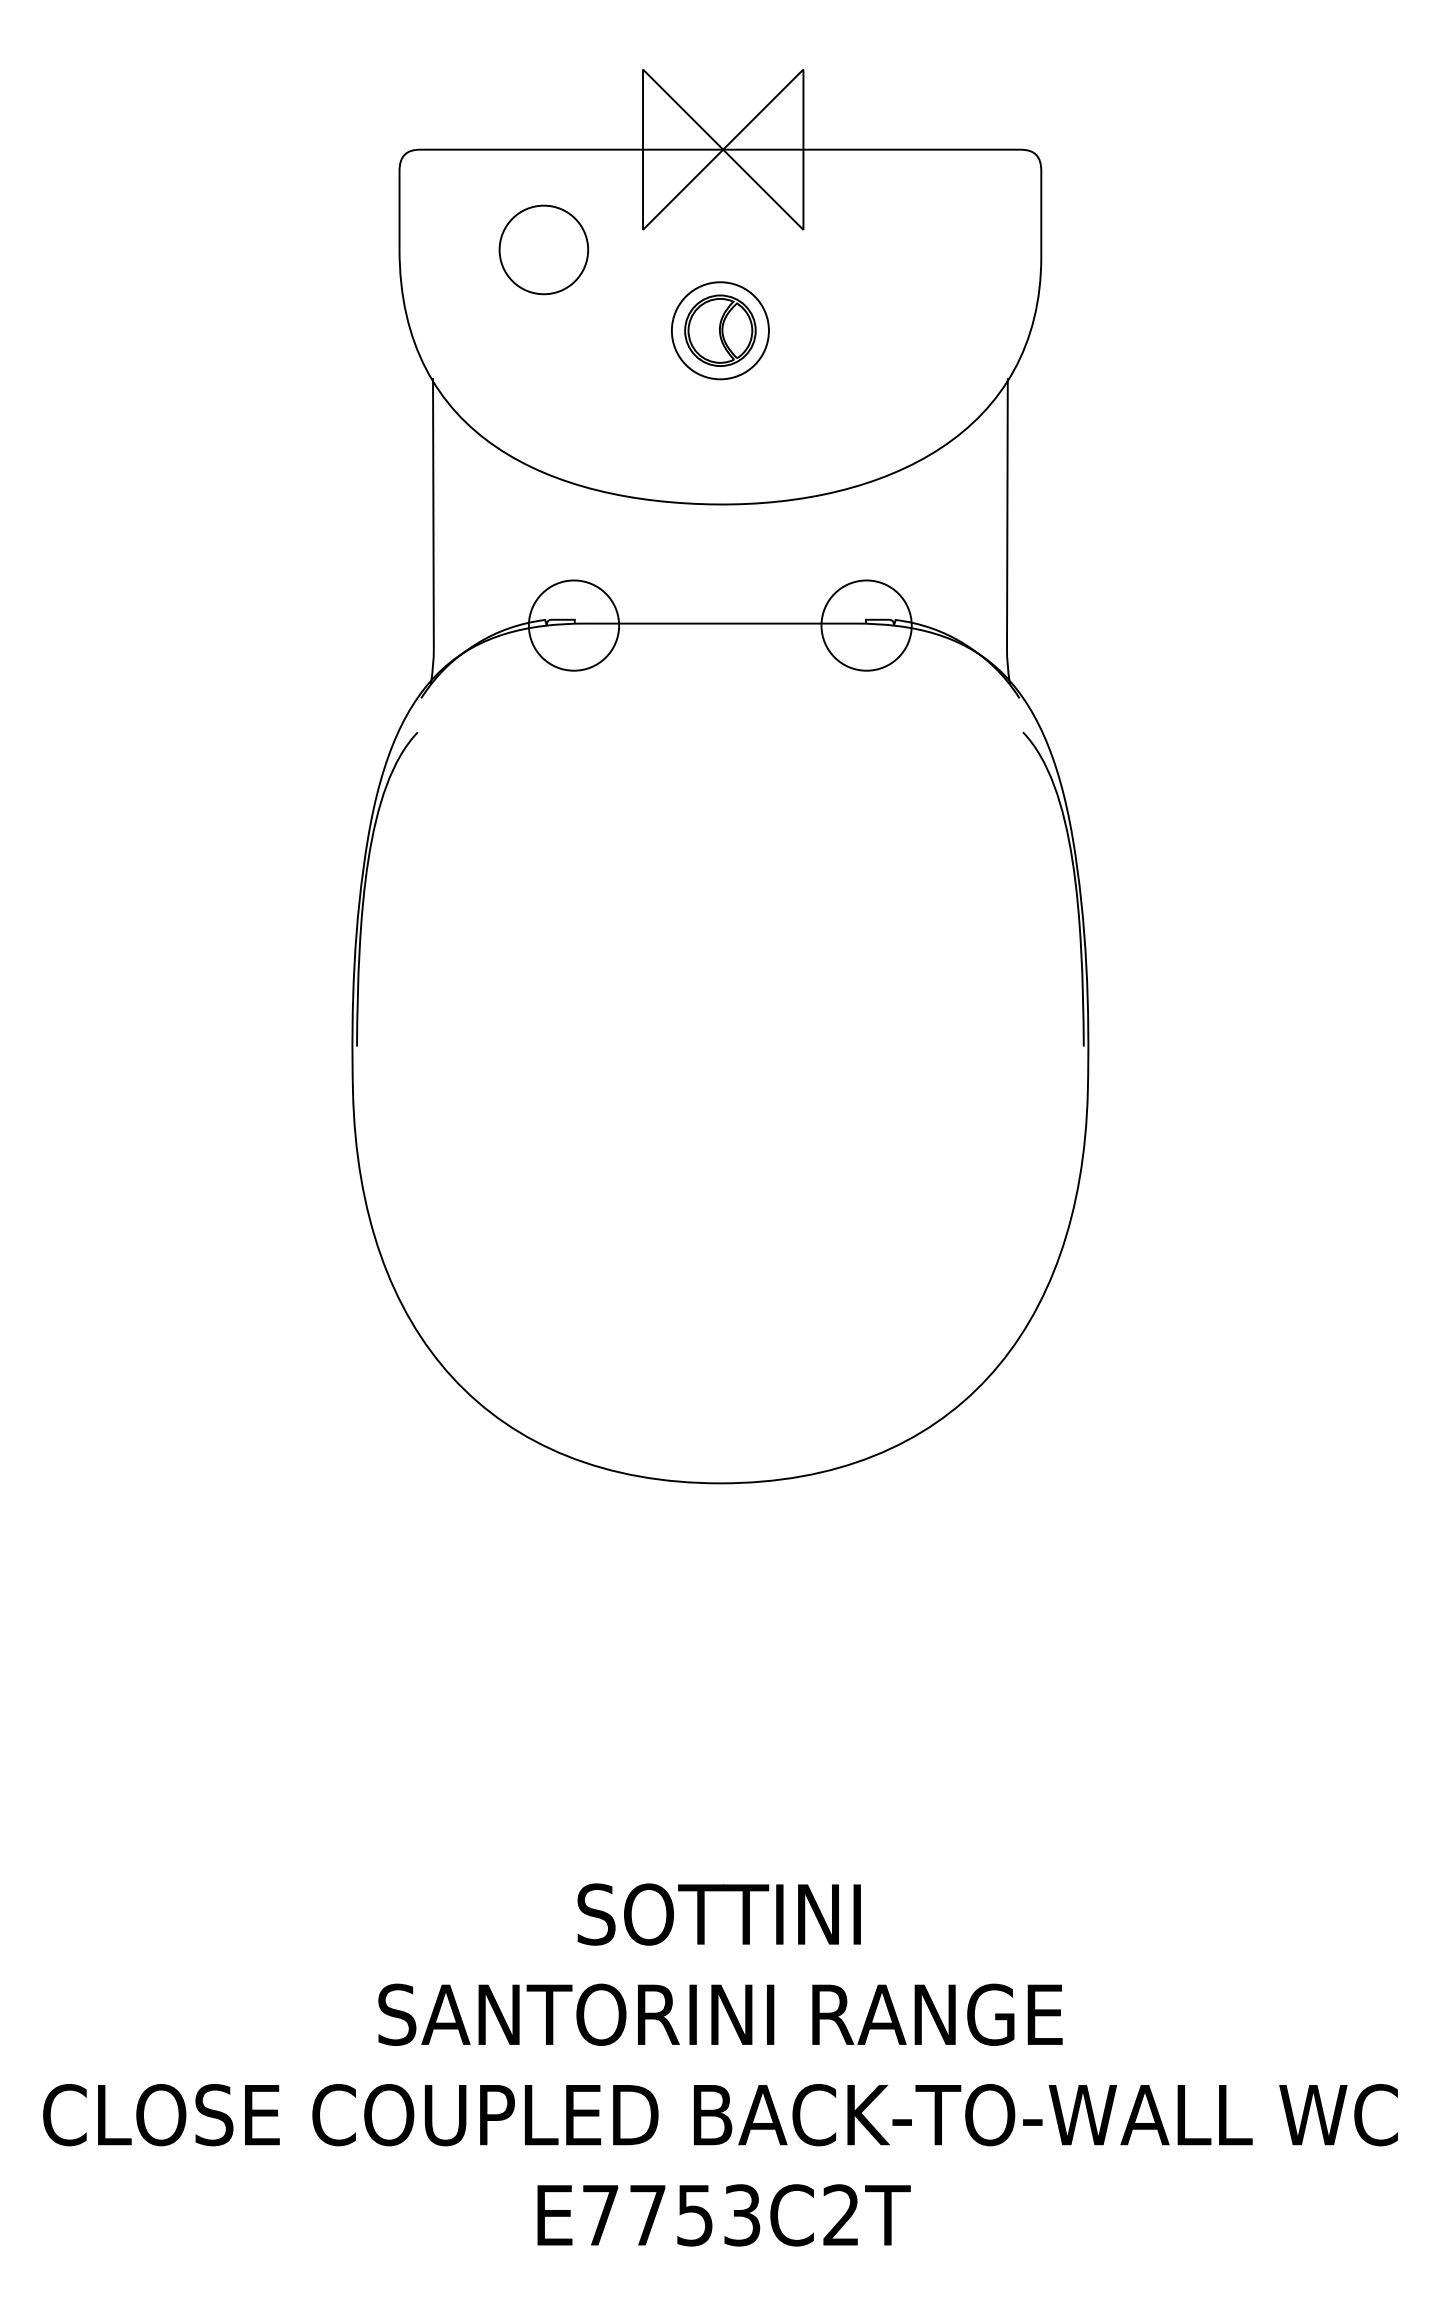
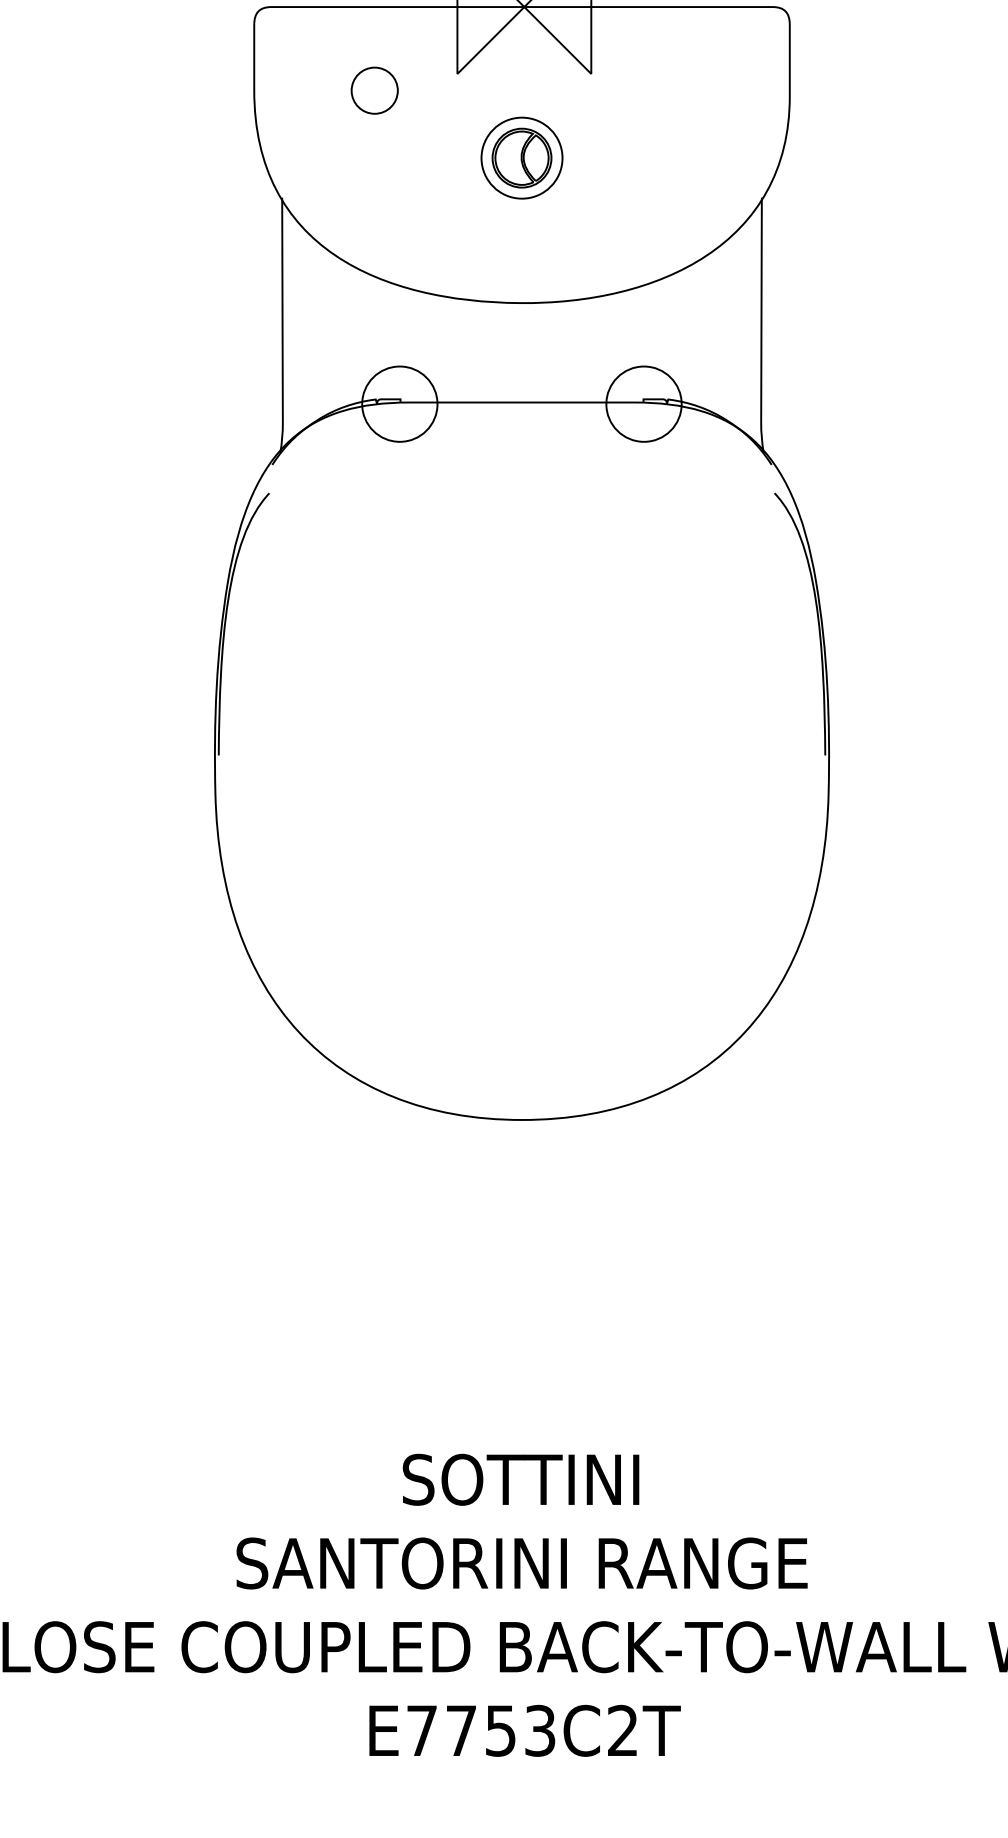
part: (543, 249) -> (374, 90), size x0.62

